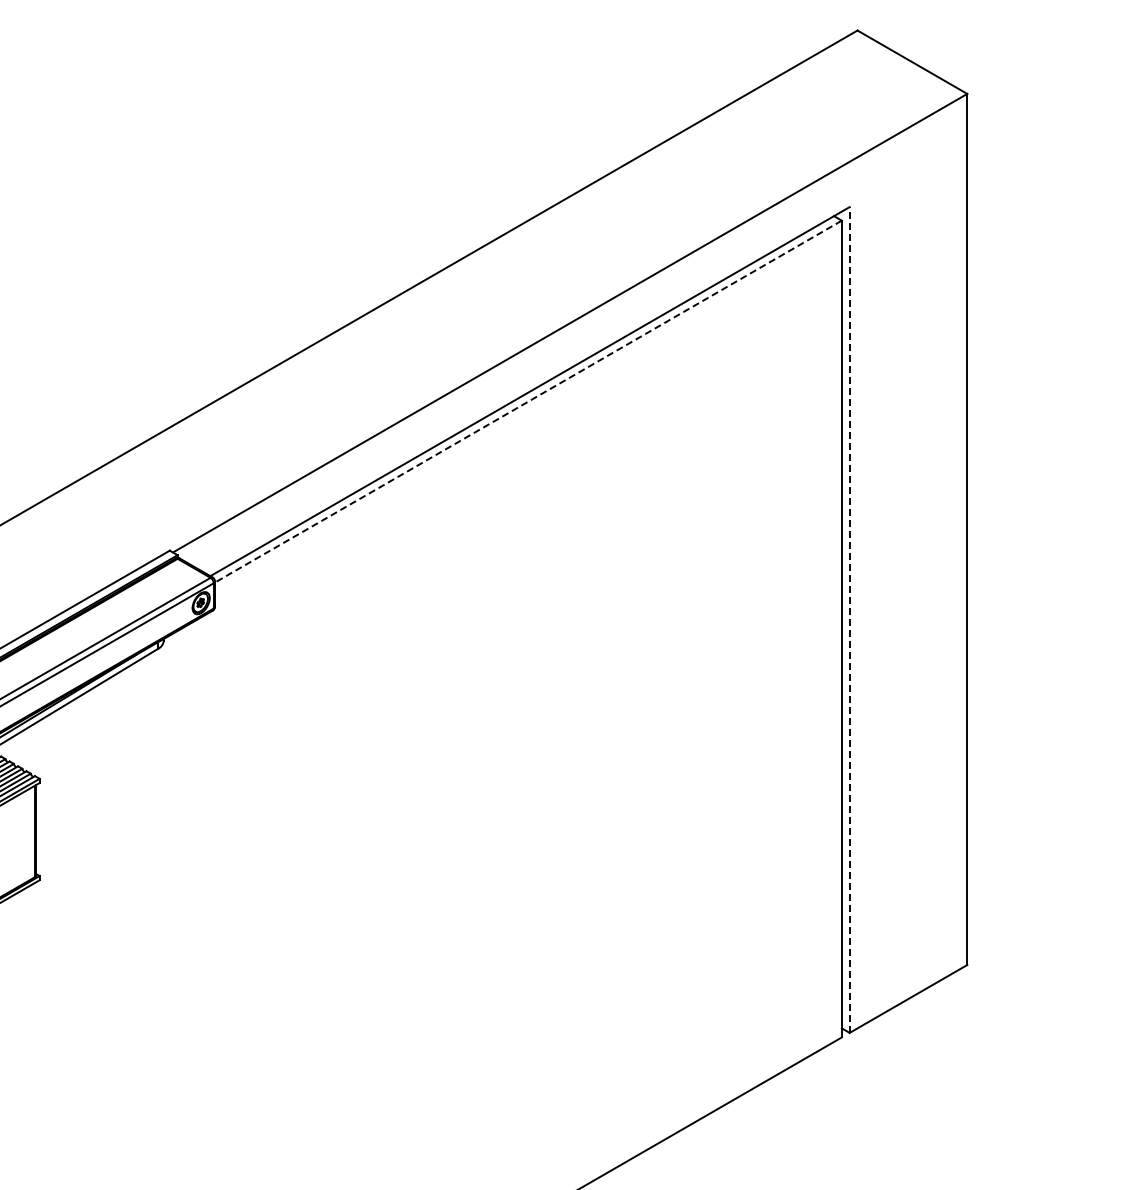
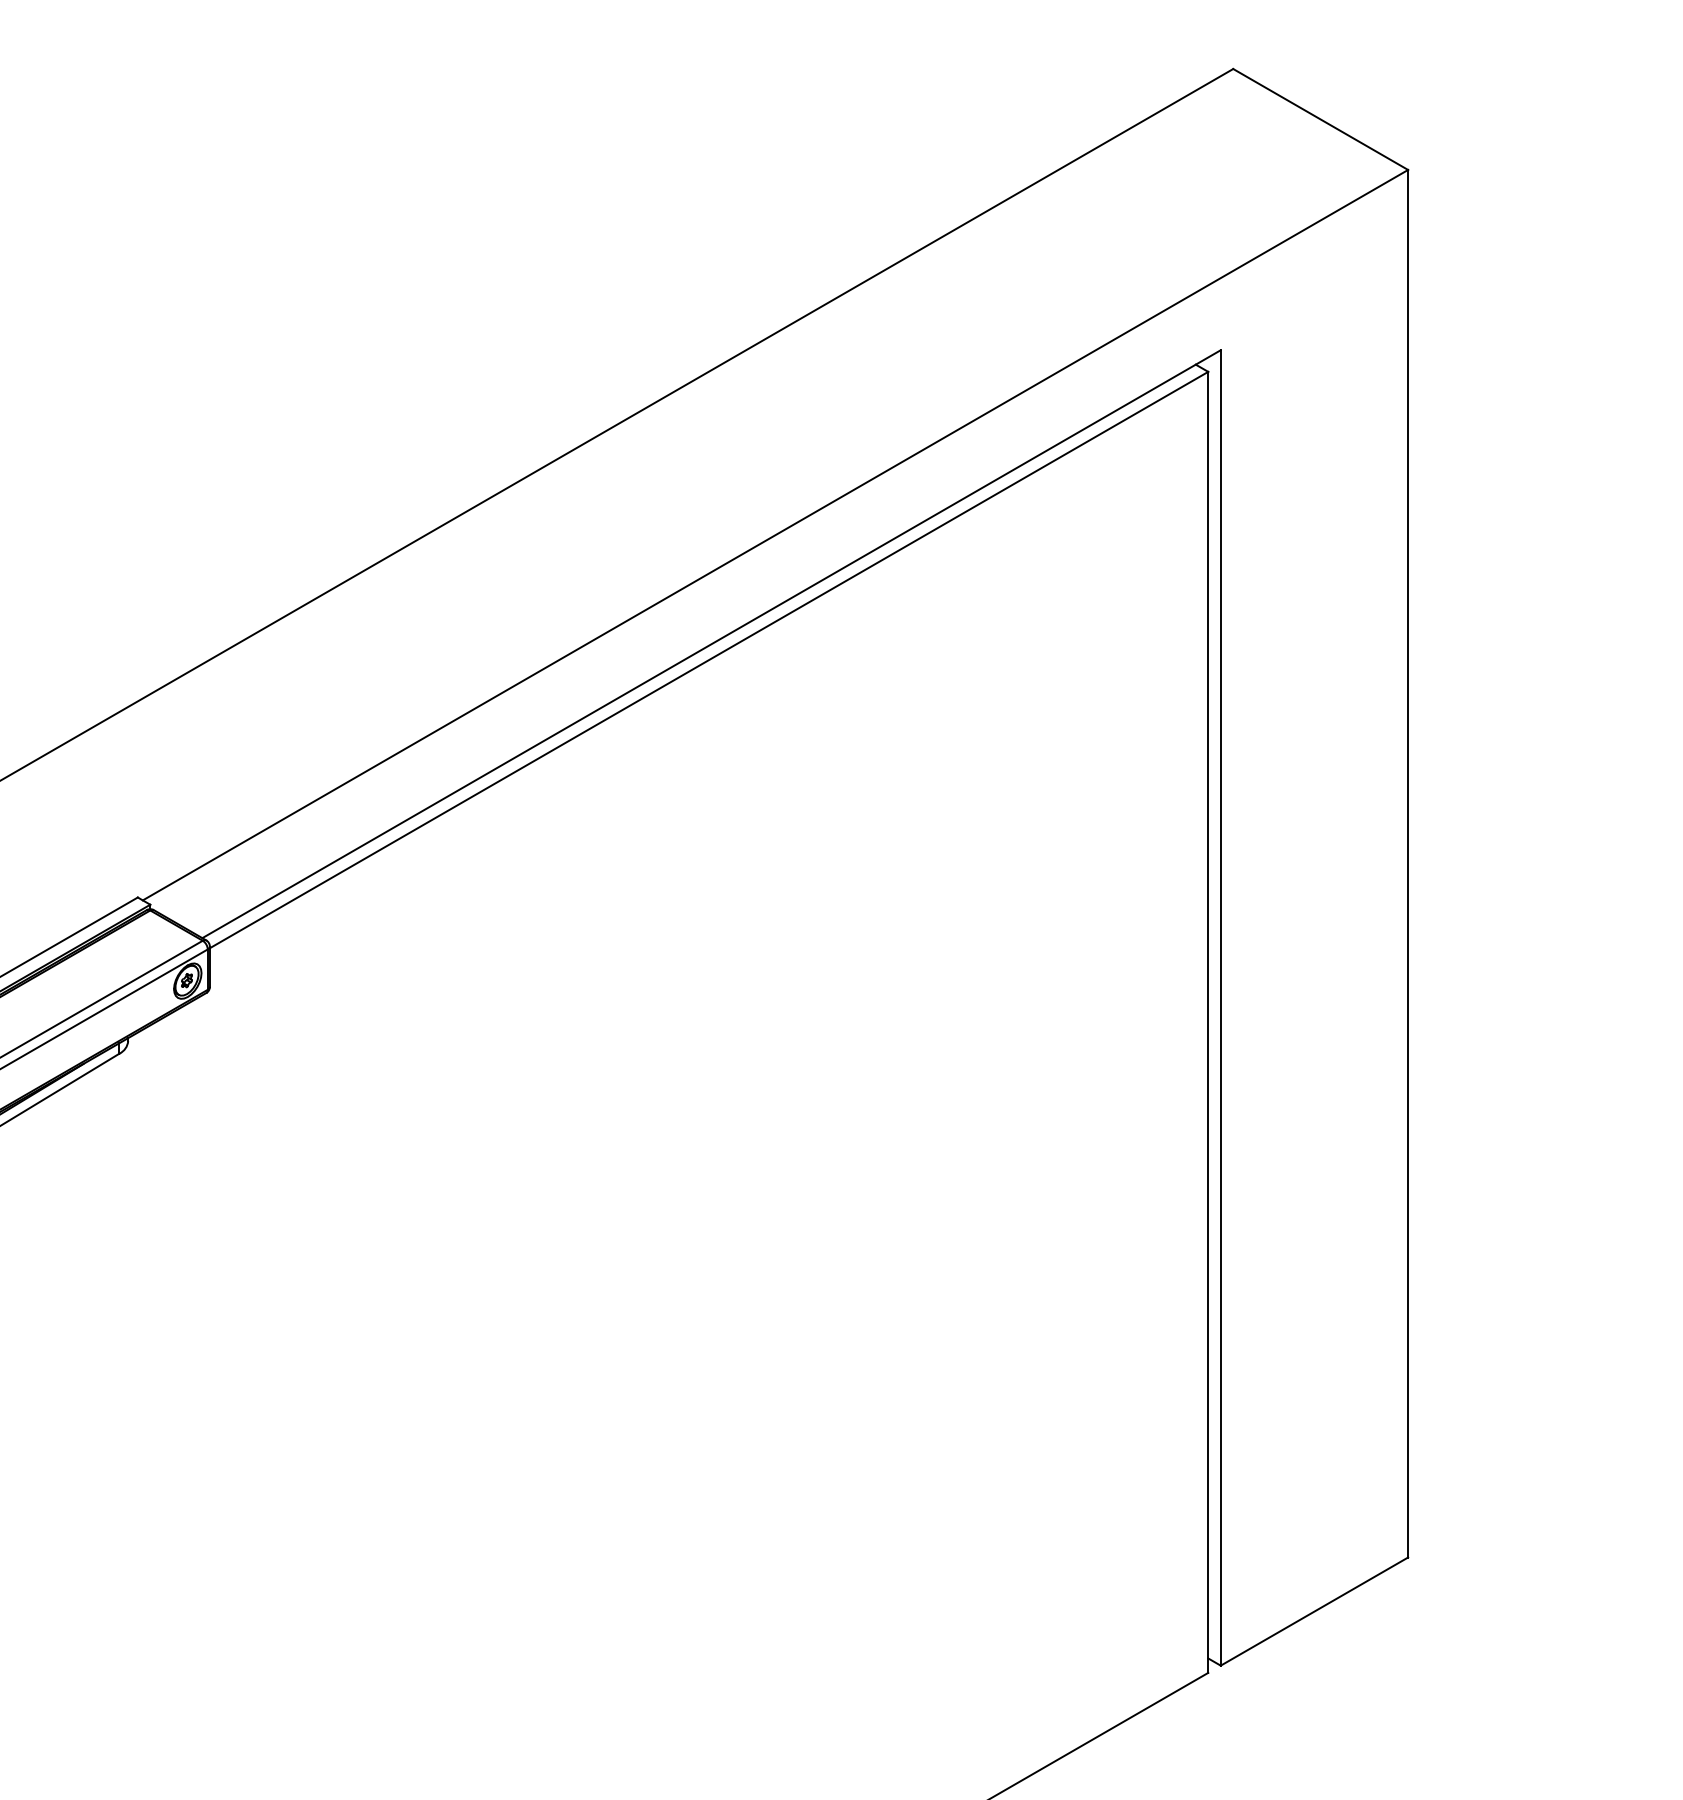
line: (528, 401) -> (709, 659), dashed -> solid
line: (849, 620) -> (1220, 1008), dashed -> solid

